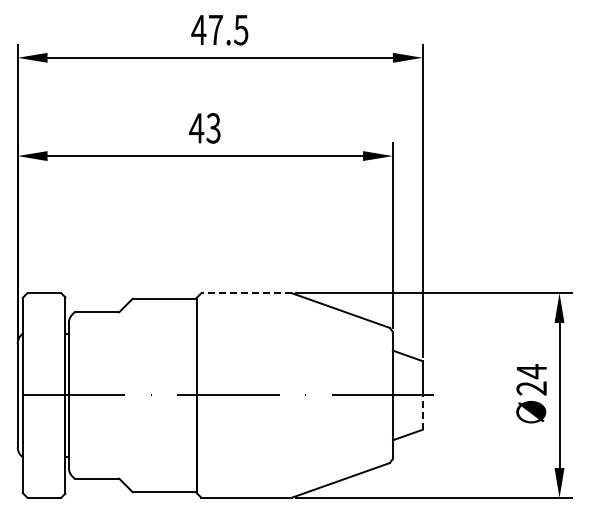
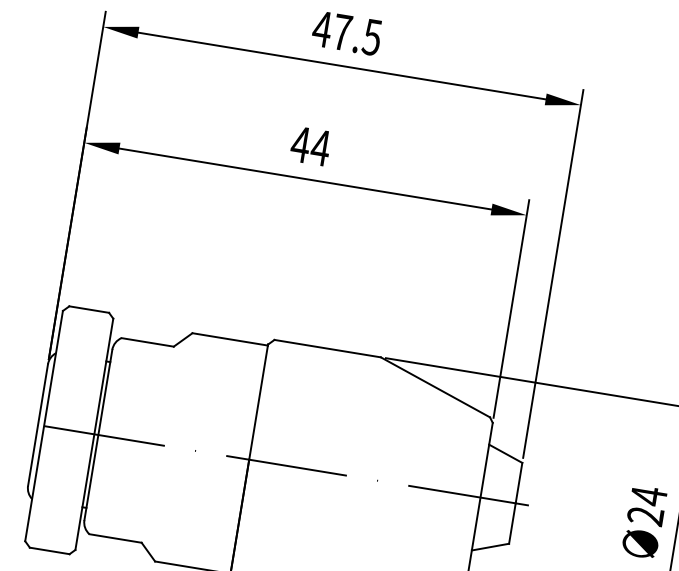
text: (213, 128) -> (320, 148), 43 -> 44
line: (246, 293) -> (327, 349), dashed -> solid
line: (422, 412) -> (512, 523), dashed -> solid

